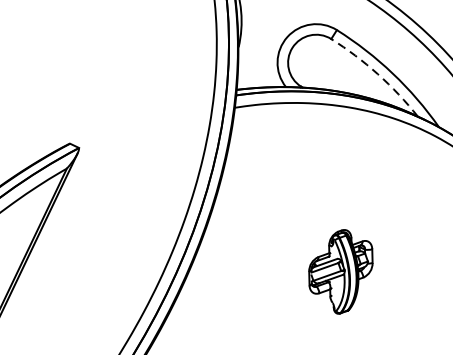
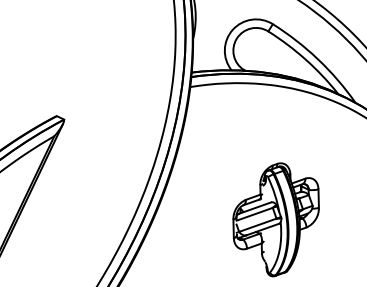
arc: (378, 73) -> (306, 59), dashed -> solid
part: (340, 271) -> (275, 219), size x1.67

